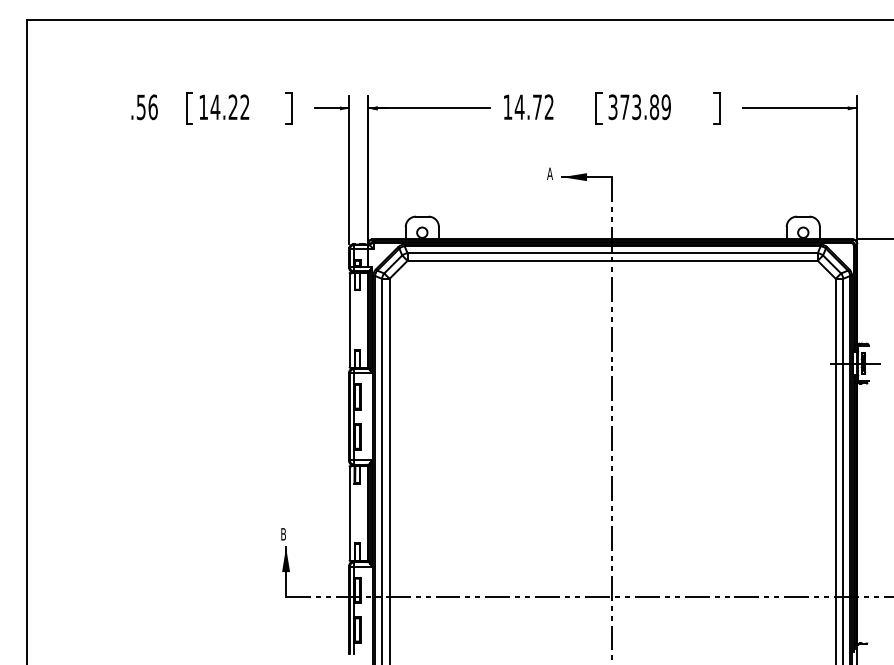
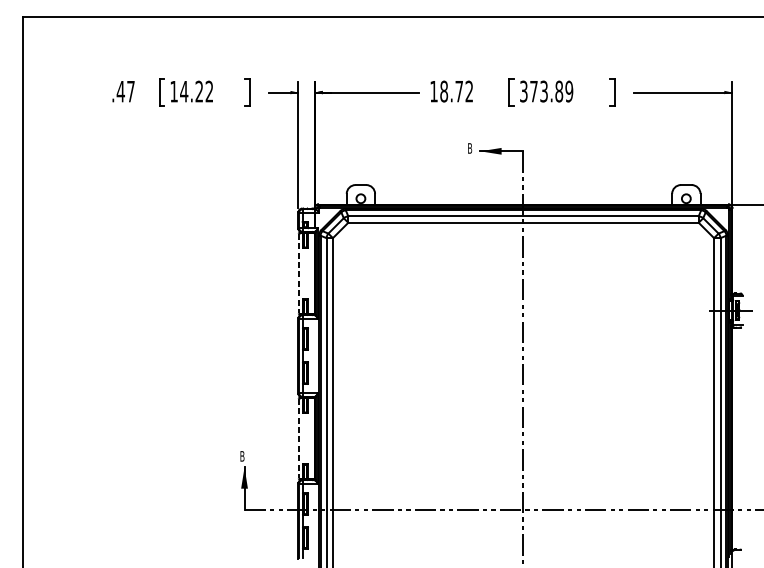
text: (146, 107) -> (125, 91), .56 -> .47
text: (519, 107) -> (443, 91), 14.72 -> 18.72
text: (549, 173) -> (469, 148), A -> B
line: (349, 320) -> (298, 273), solid -> dashed
line: (349, 513) -> (298, 438), solid -> dashed

